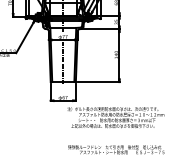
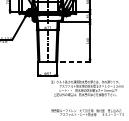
line: (99, 82) -> (75, 62), solid -> dashed

